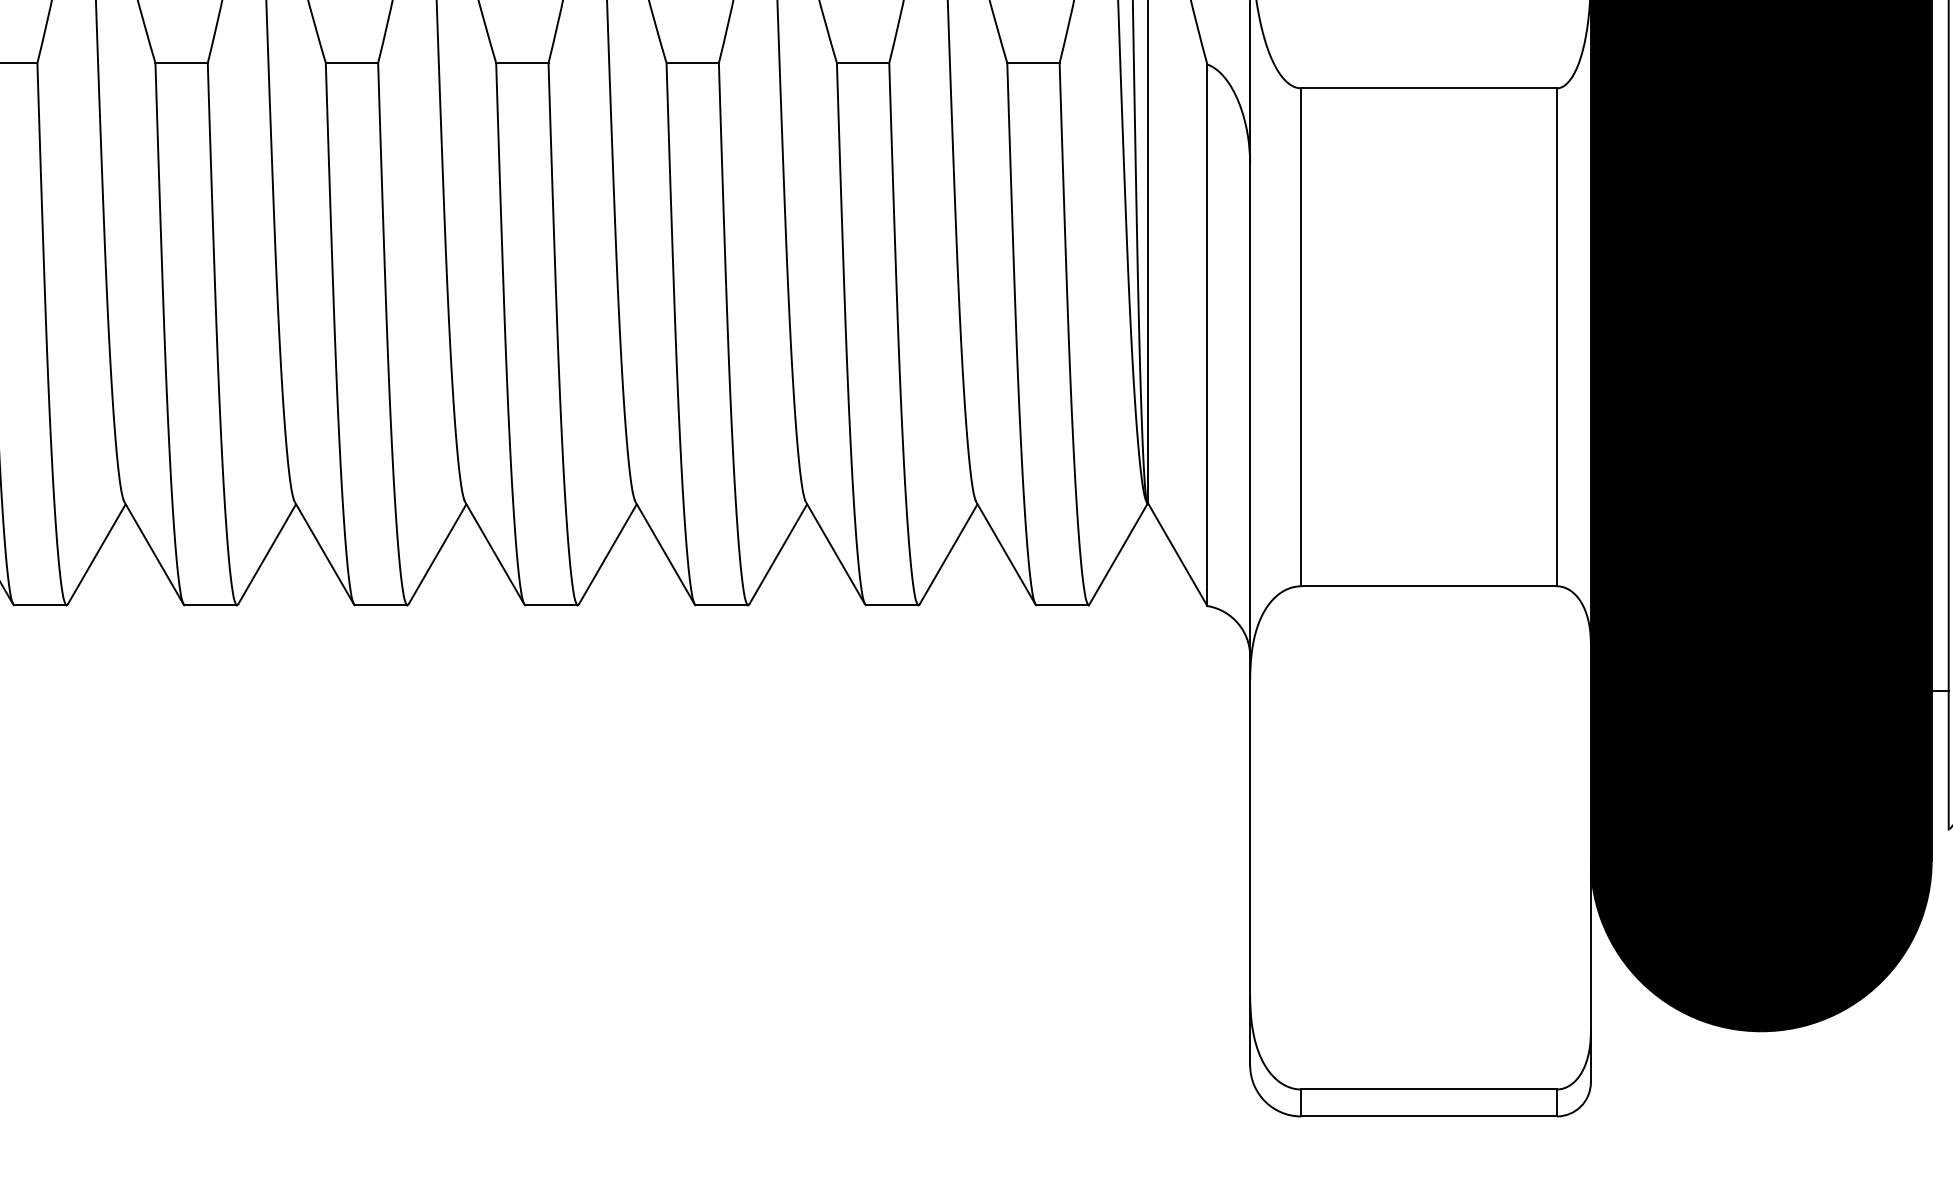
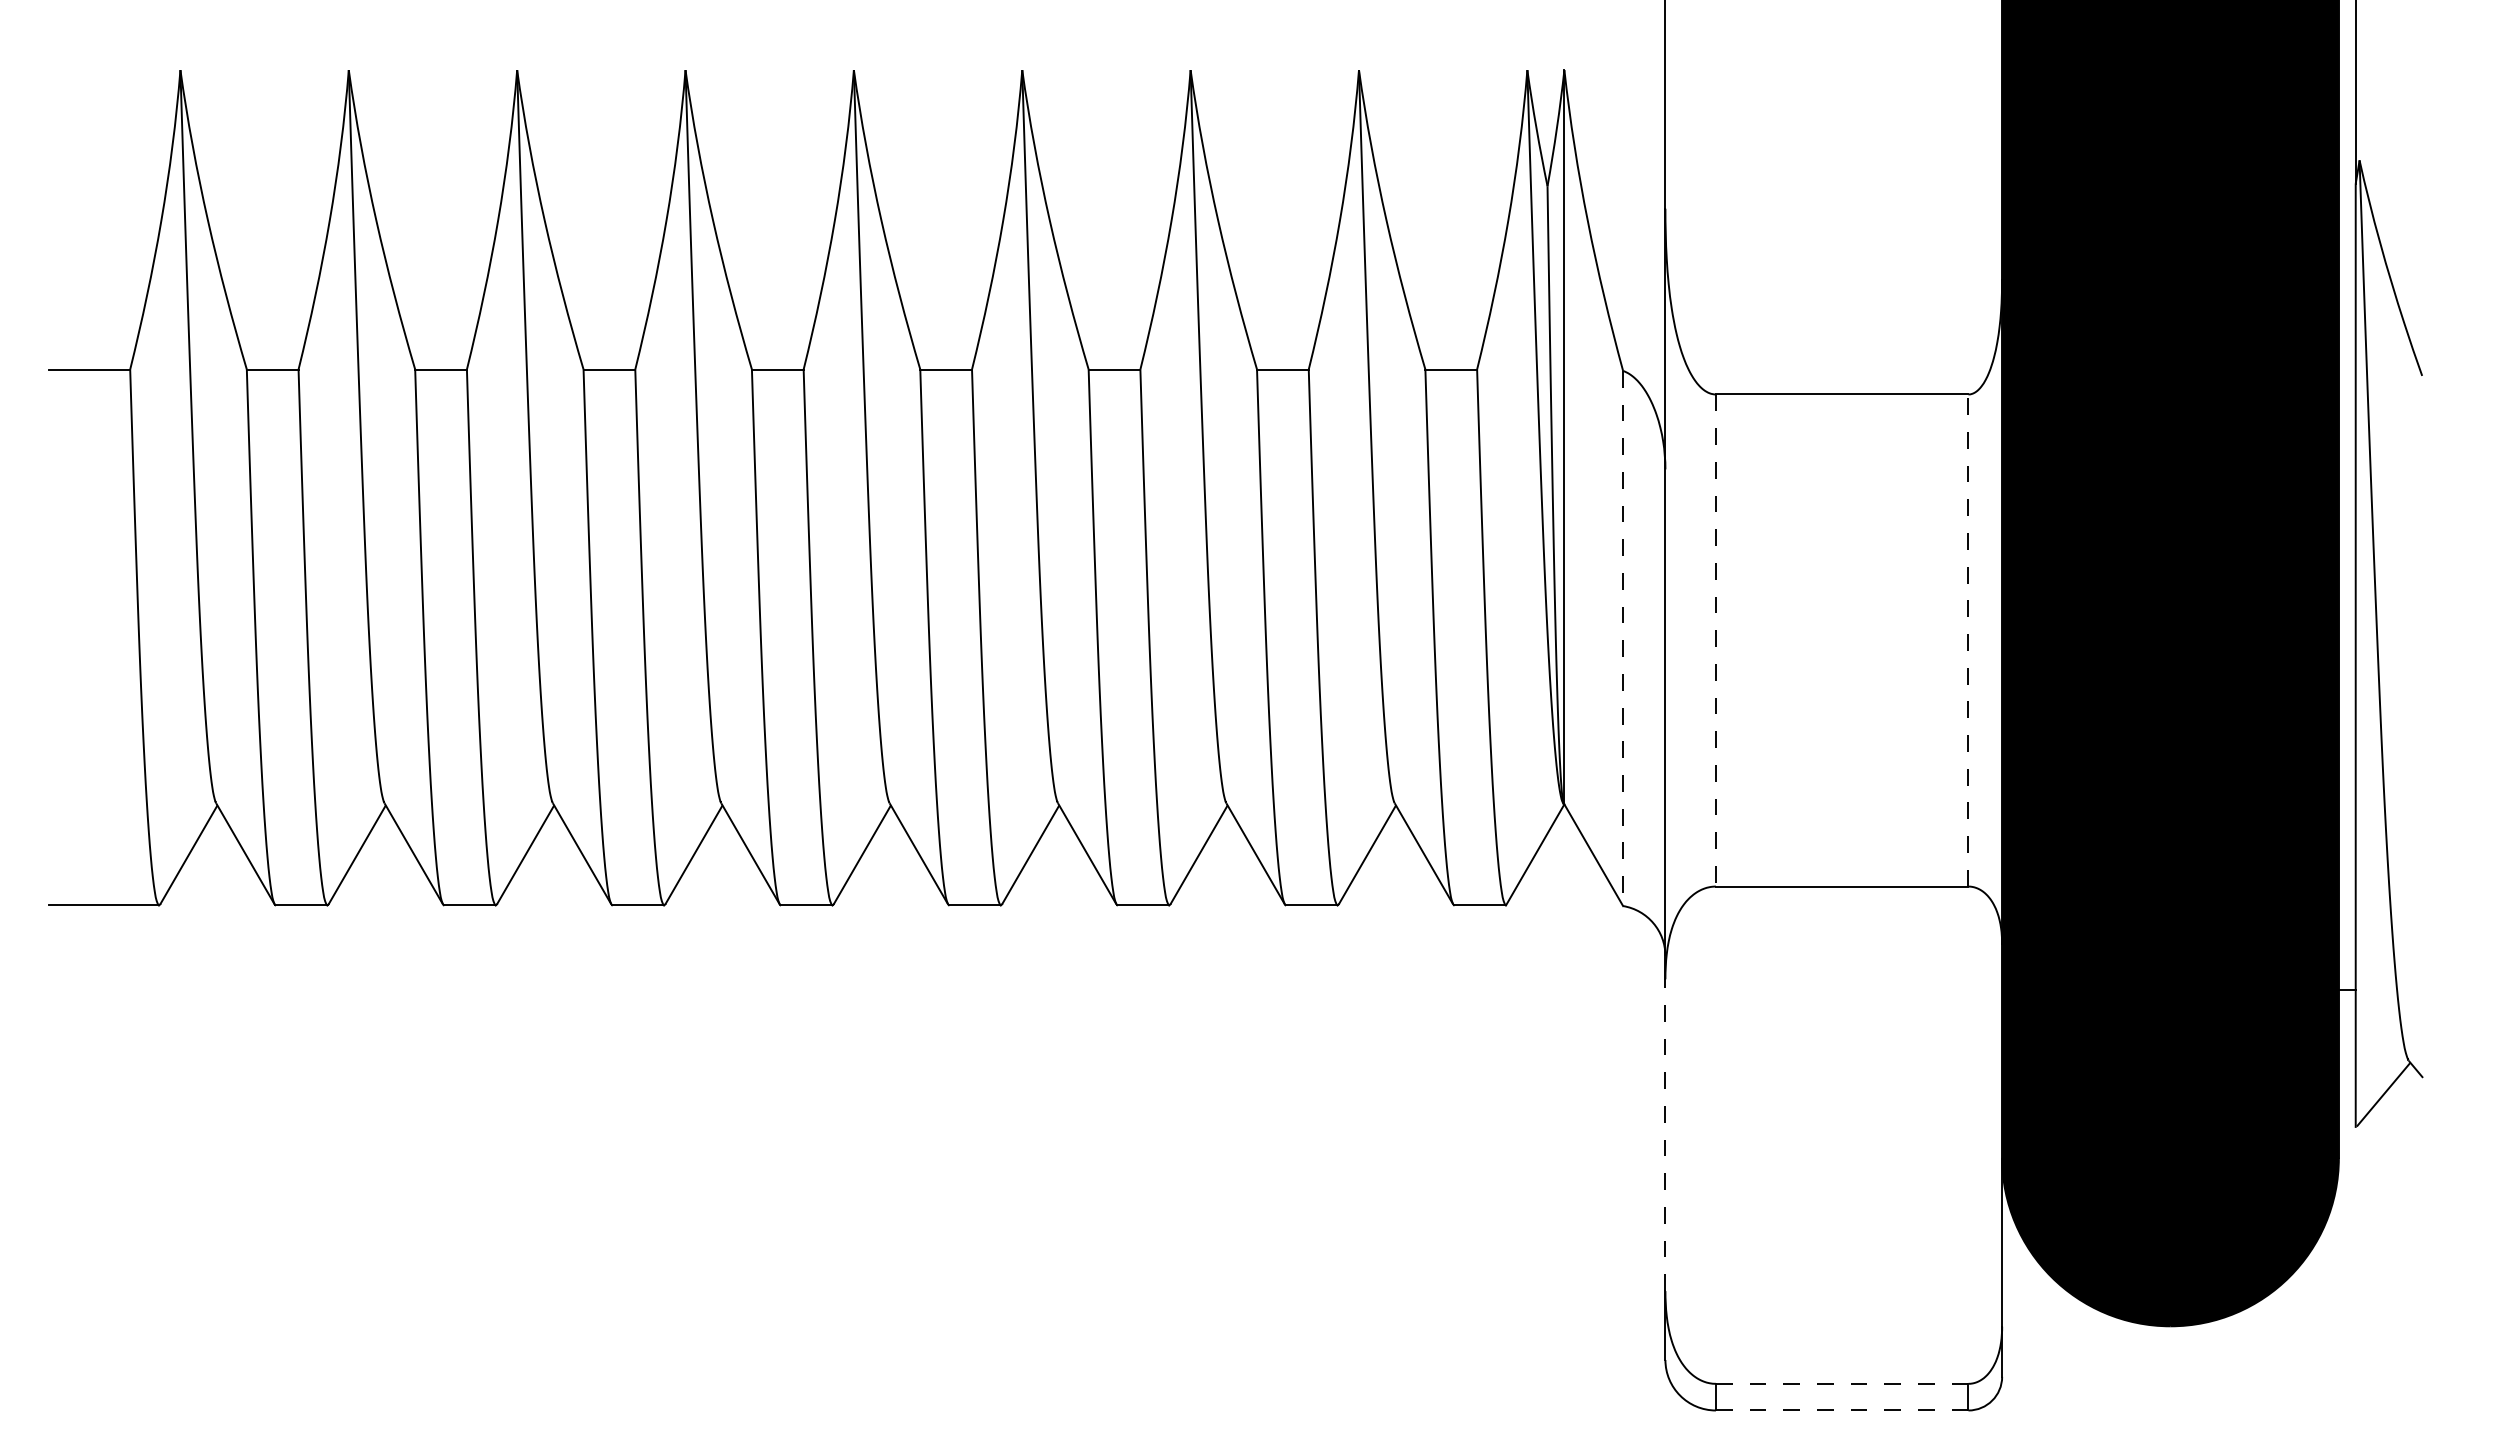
line: (1207, 335) -> (1623, 638), solid -> dashed
line: (1556, 337) -> (1968, 640), solid -> dashed
line: (1300, 338) -> (1715, 641), solid -> dashed
line: (1250, 838) -> (1665, 1135), solid -> dashed
line: (1429, 1089) -> (1842, 1383), solid -> dashed
line: (1429, 1116) -> (1842, 1410), solid -> dashed

